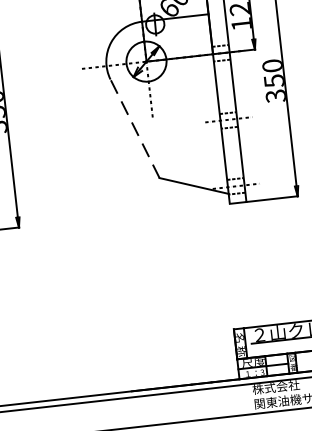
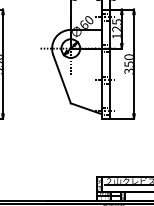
line: (136, 129) -> (62, 79), dashed -> solid

